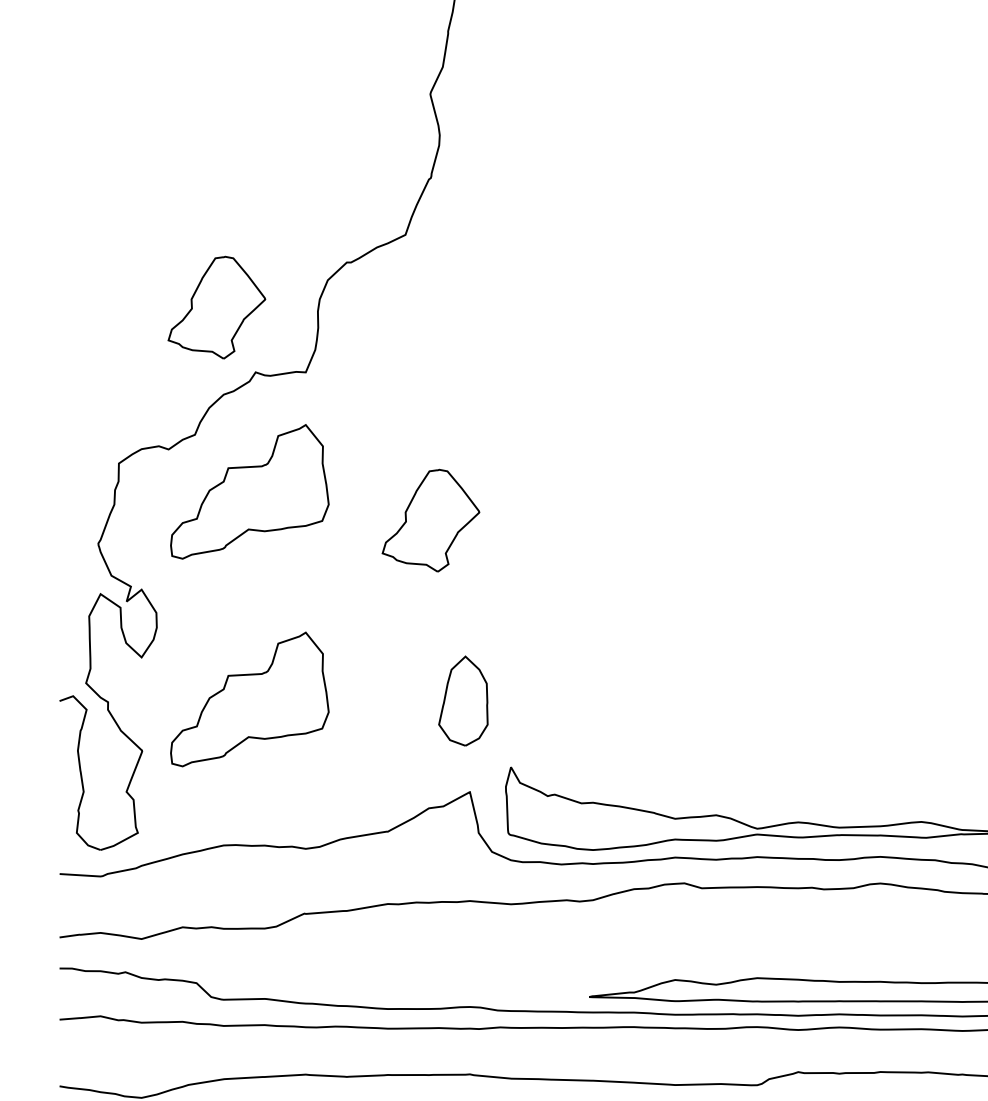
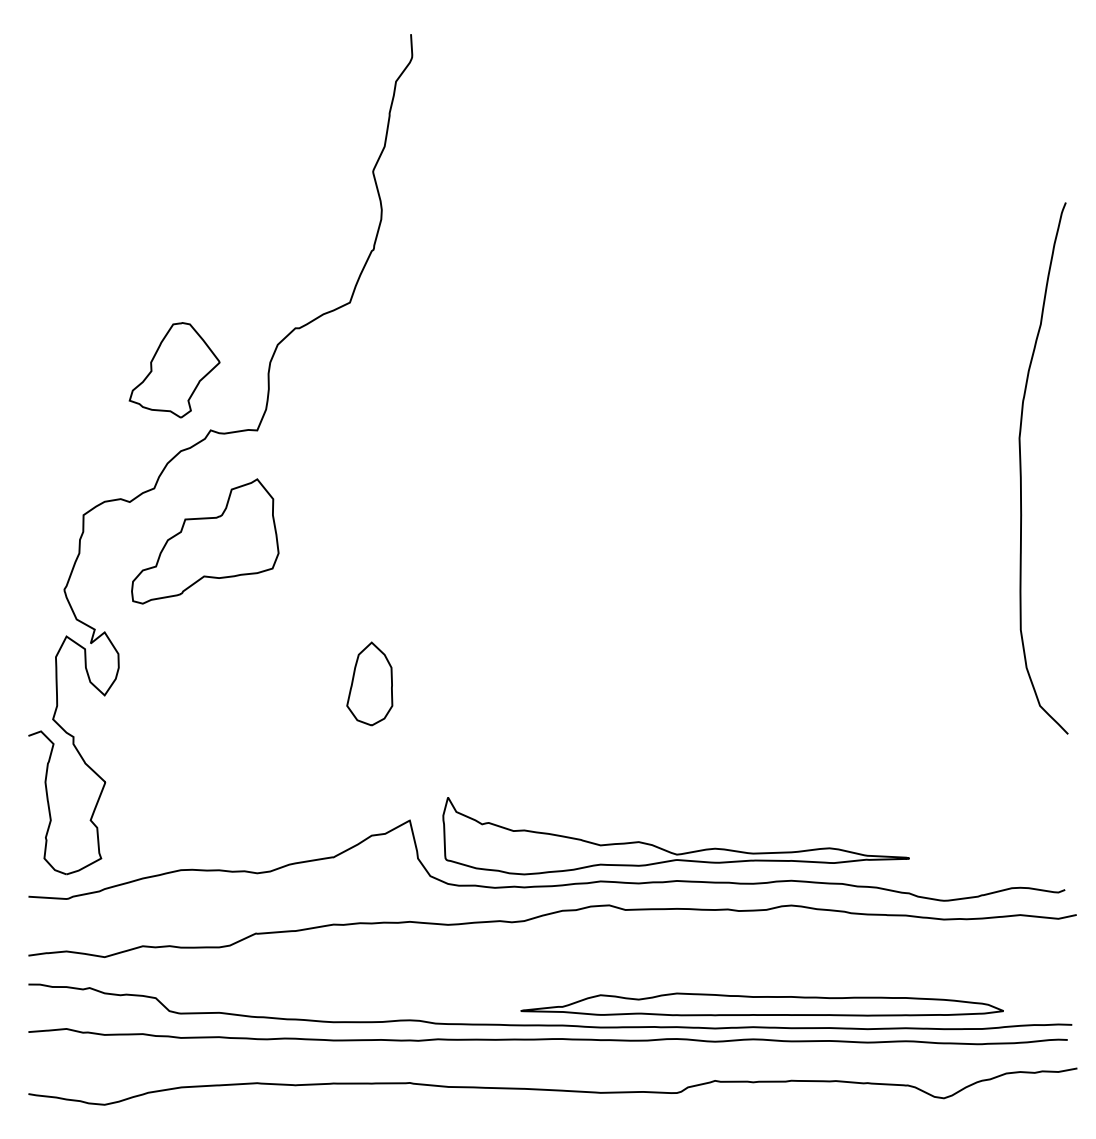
part: (430, 520) -> (373, 568), removed
part: (250, 699) -> (205, 734), removed
part: (463, 700) -> (369, 683), moved

